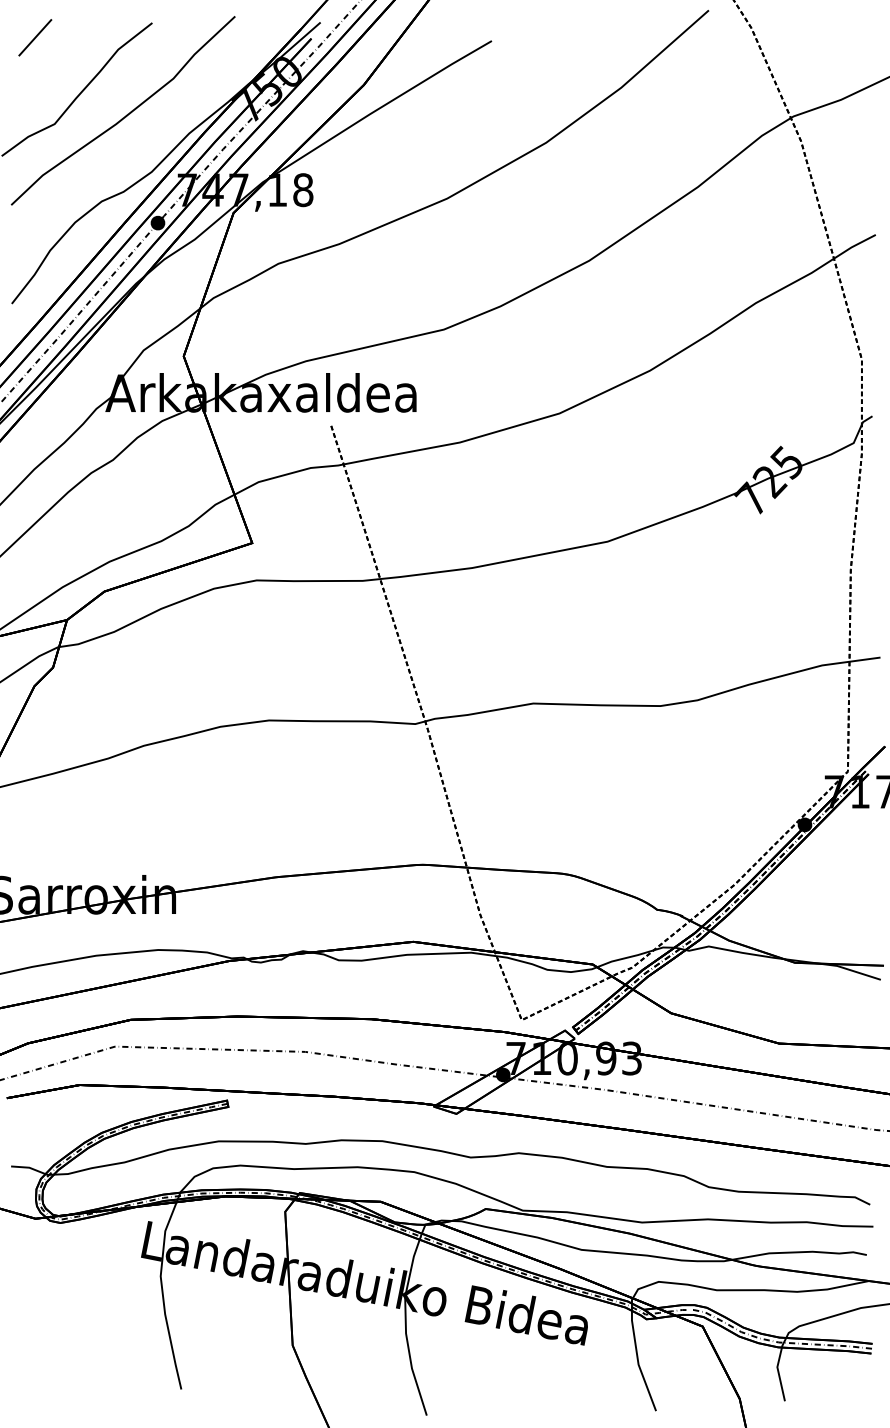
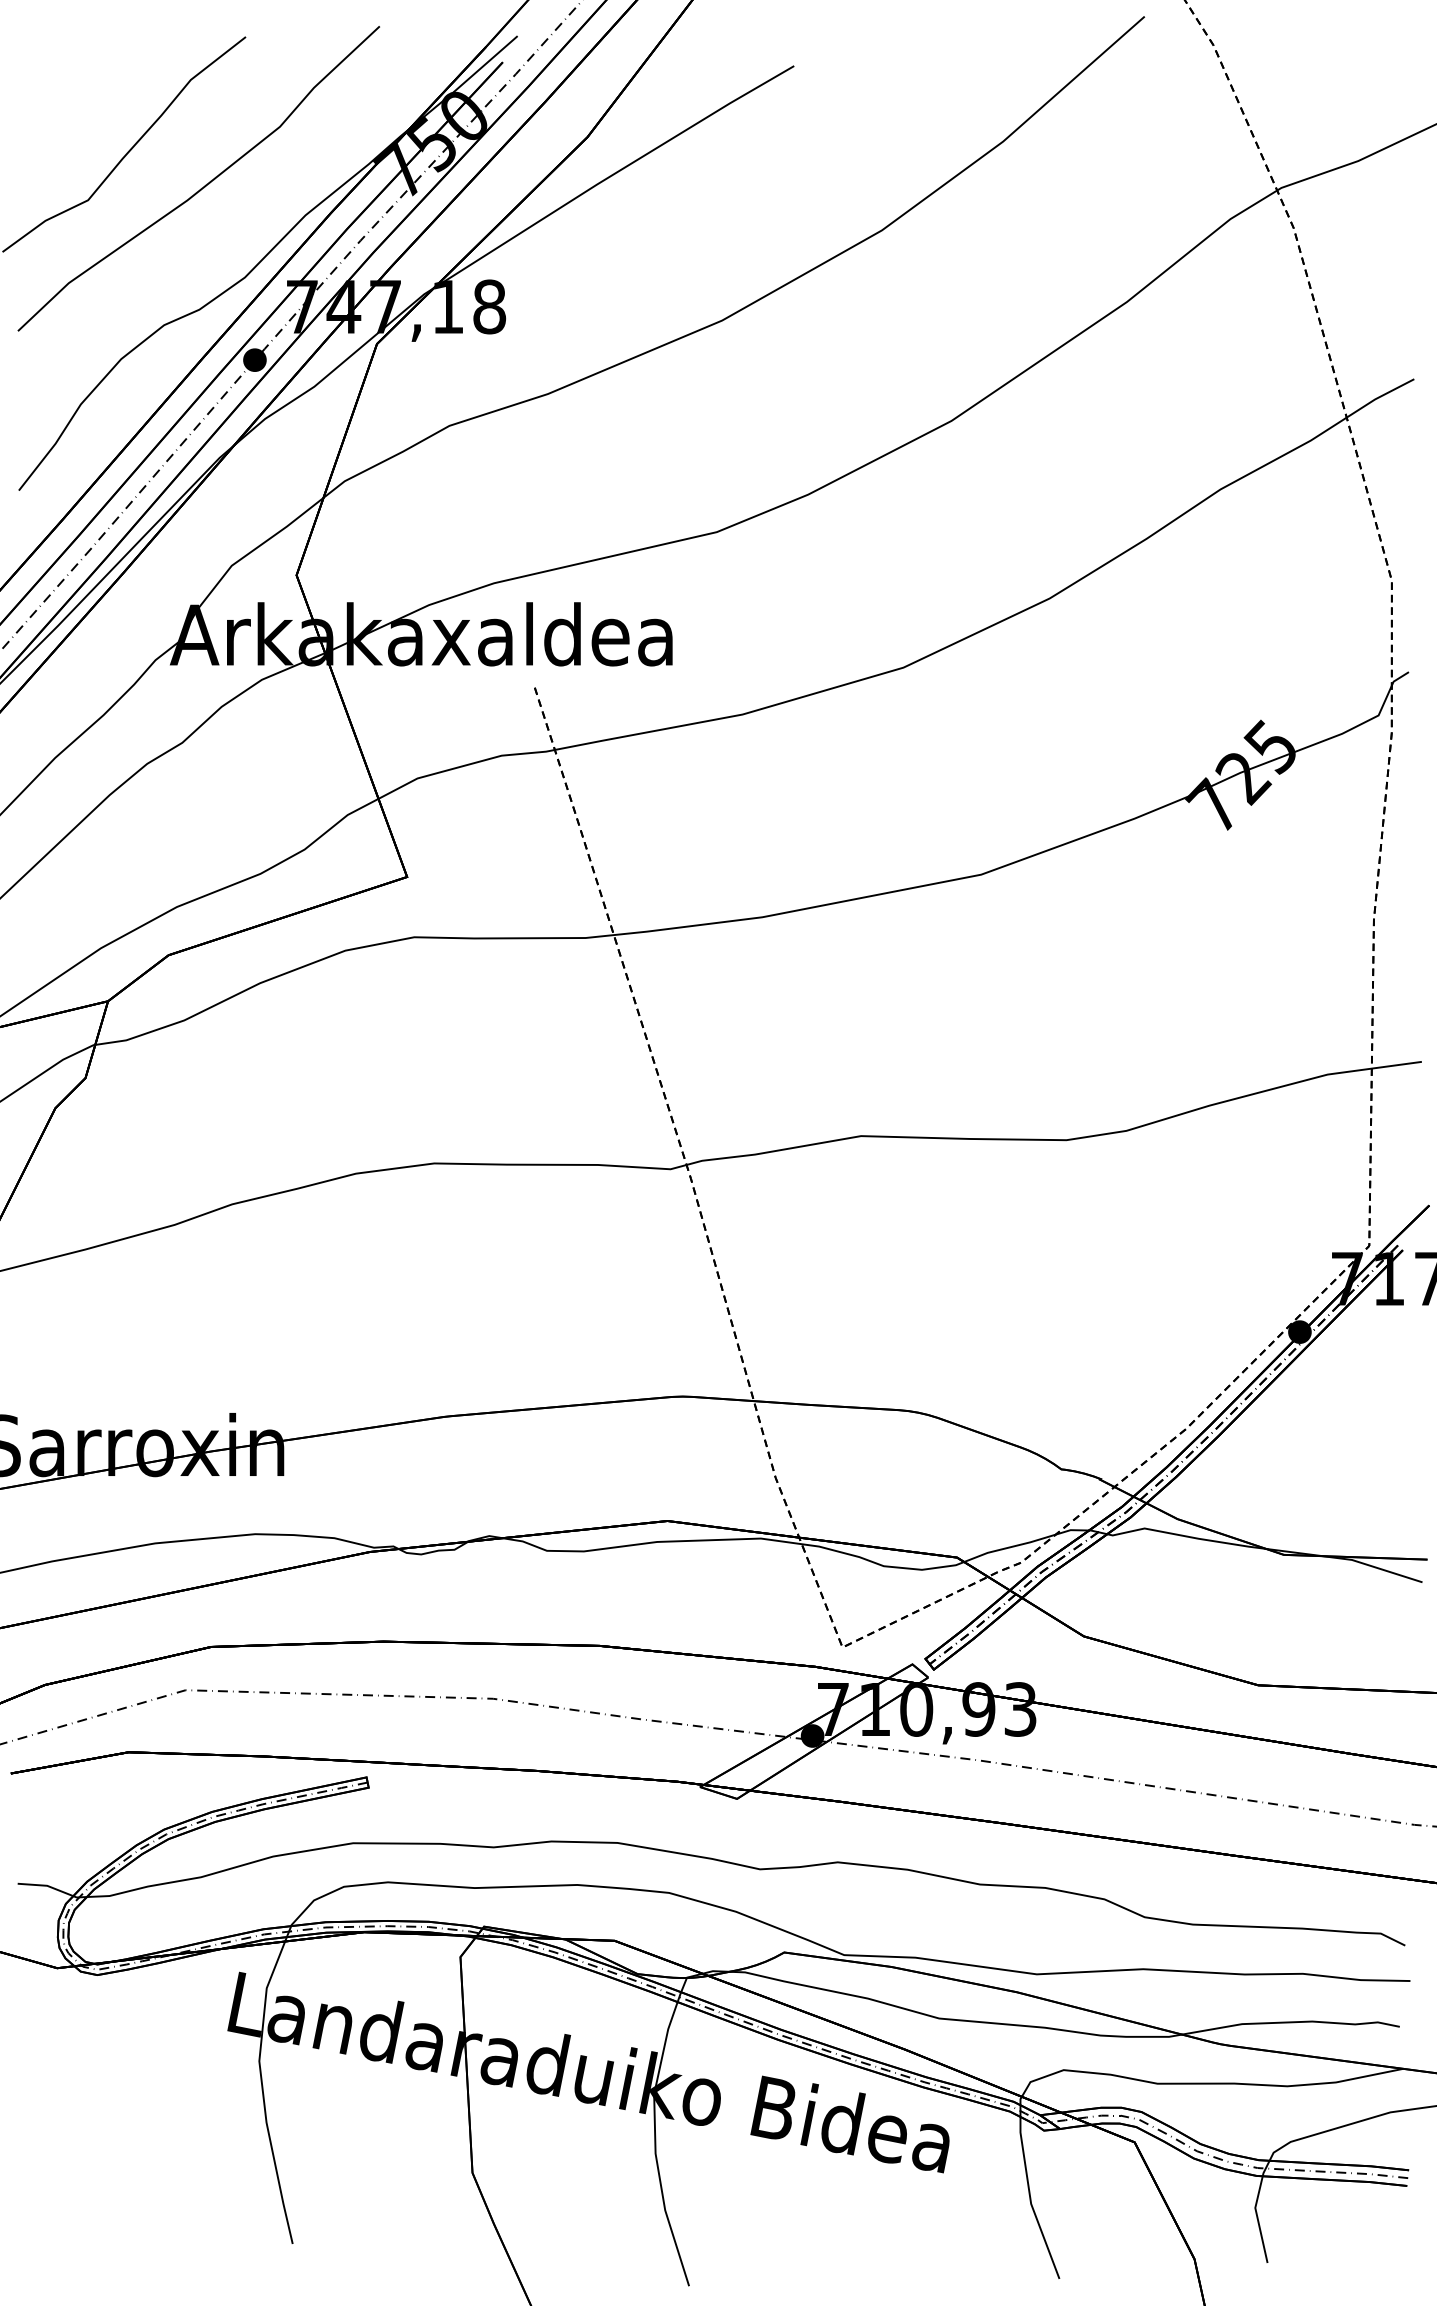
line: (35, 37) -> (57, 60), removed

